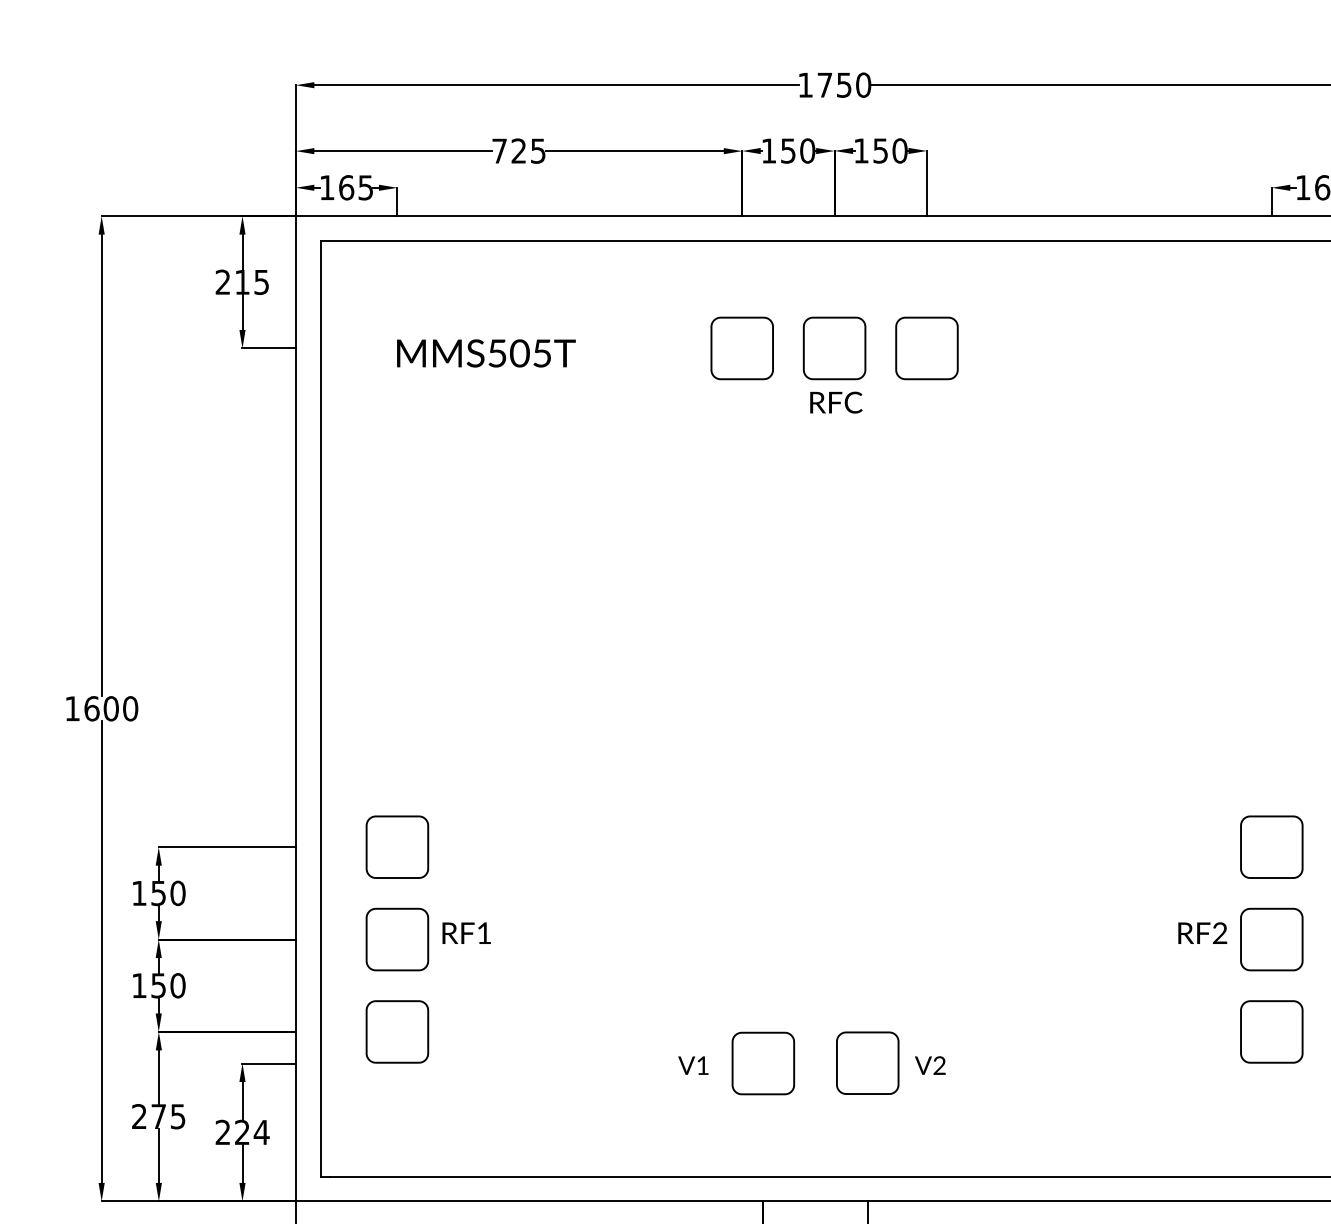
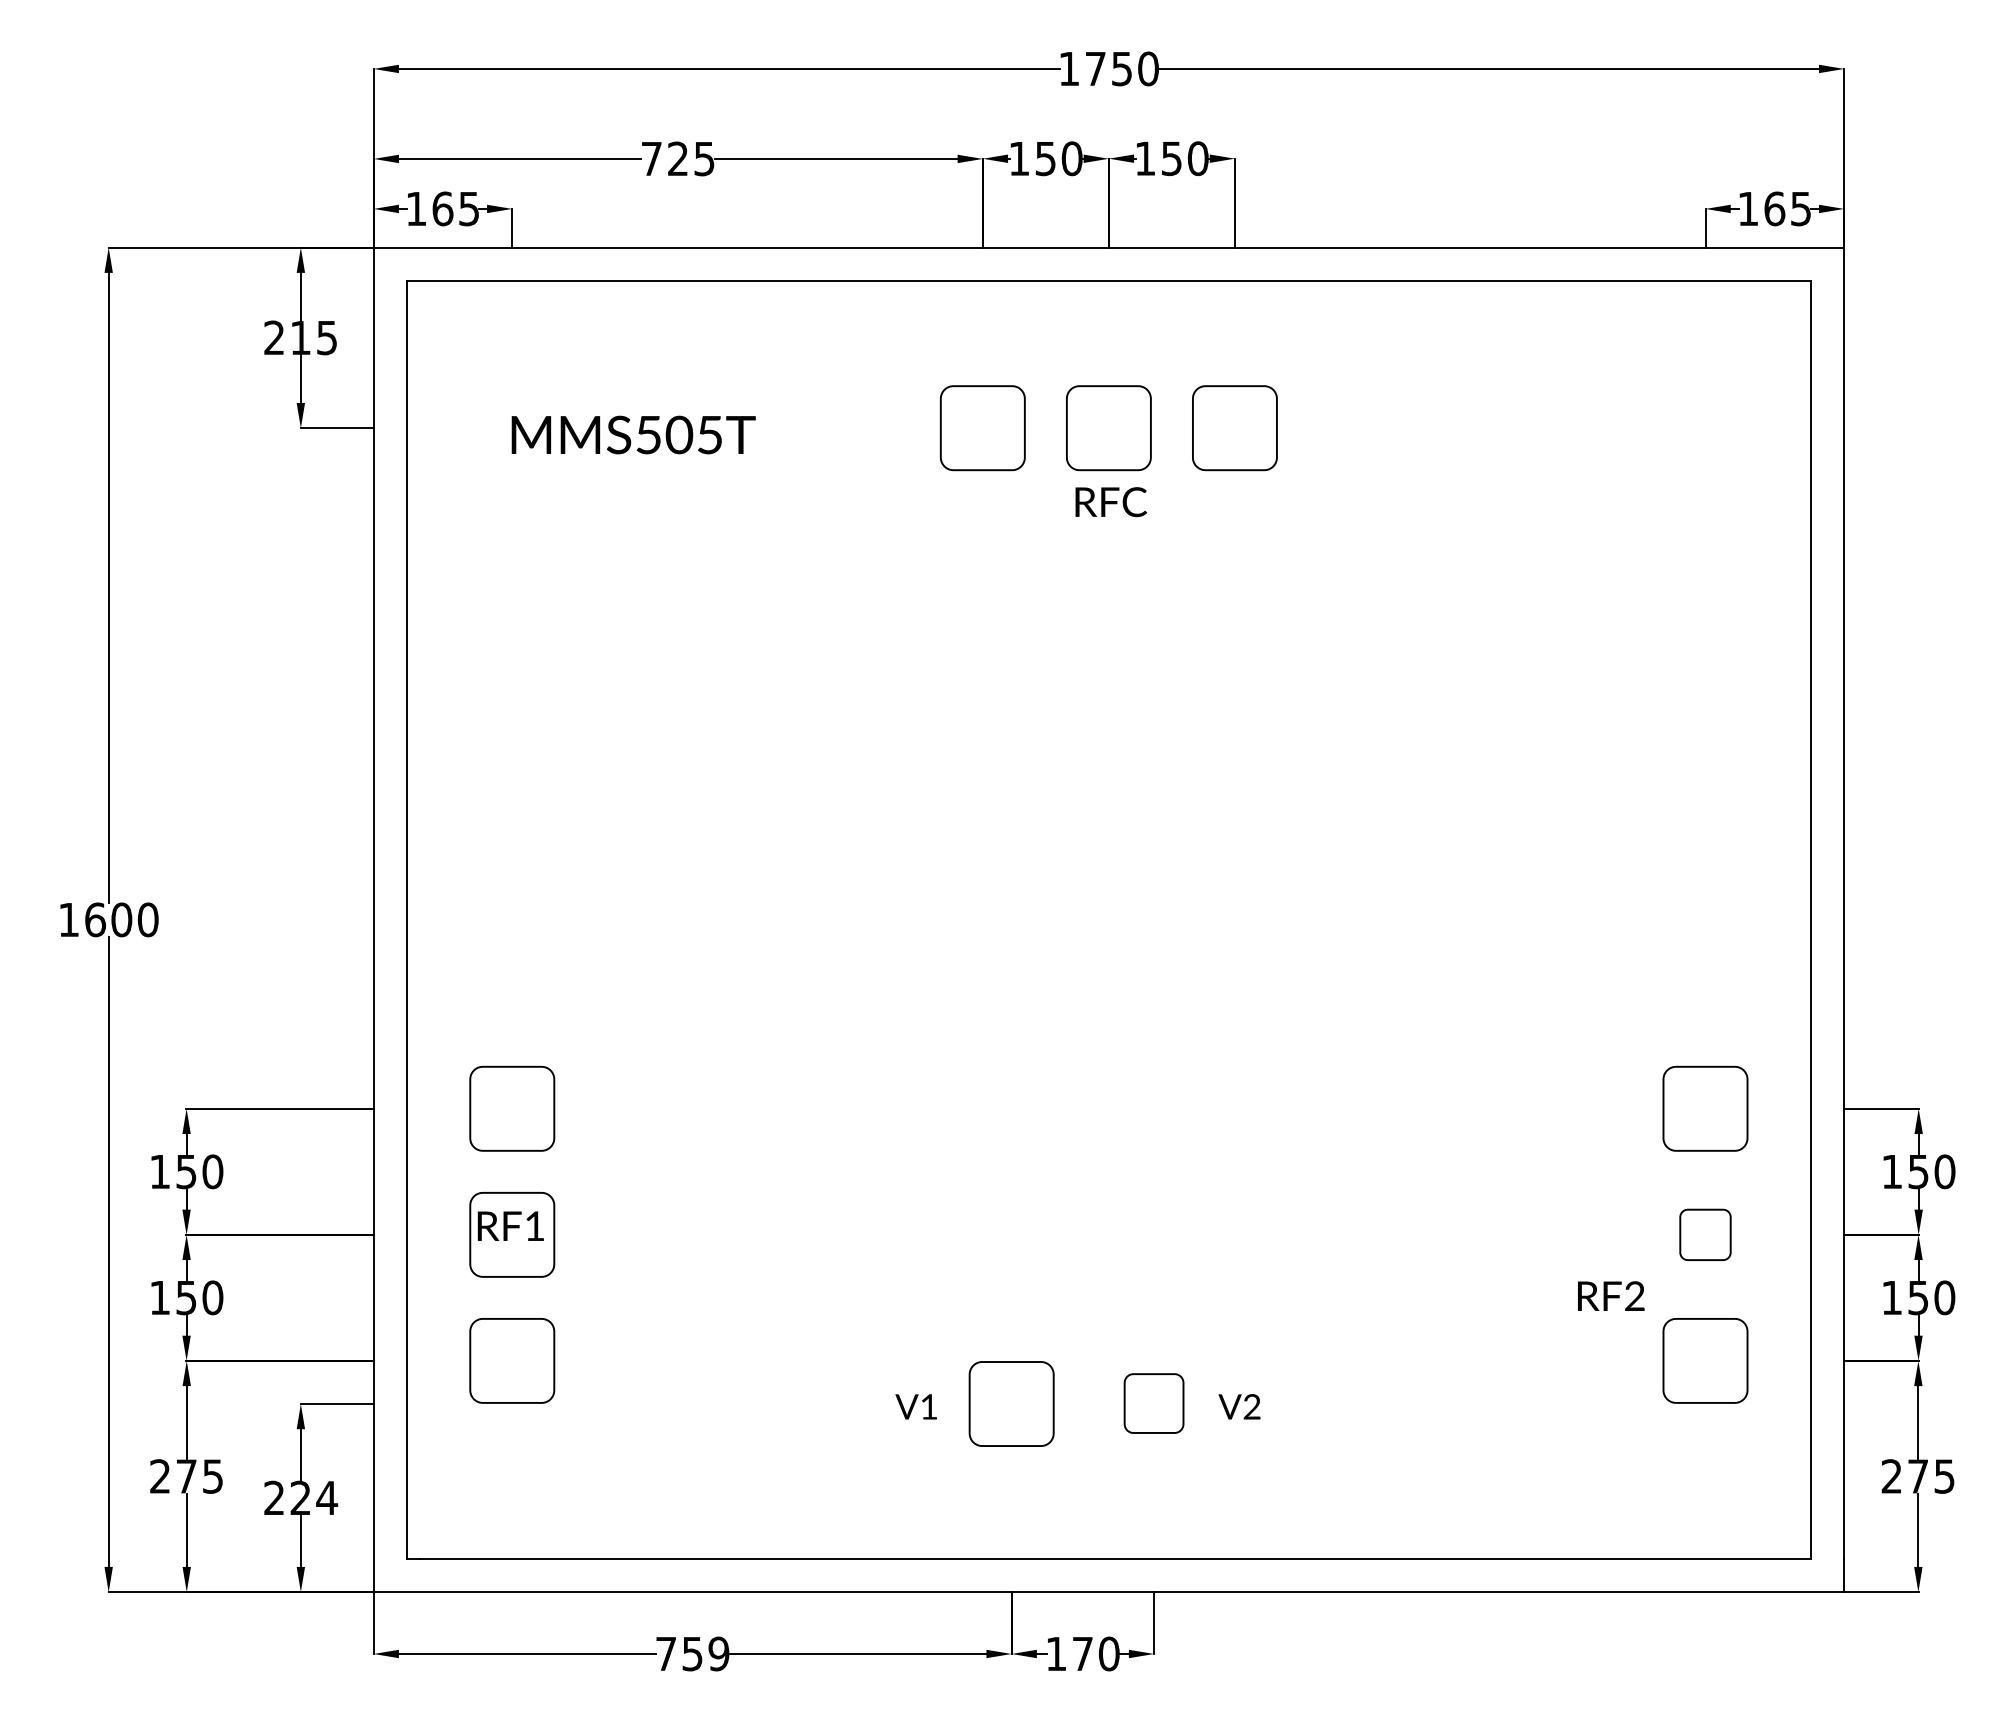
text: (466, 932) -> (510, 1225), moved
text: (1202, 932) -> (1611, 1295), moved
part: (1271, 939) -> (1705, 1234), size x0.6
part: (867, 1063) -> (1153, 1403), size x0.7

